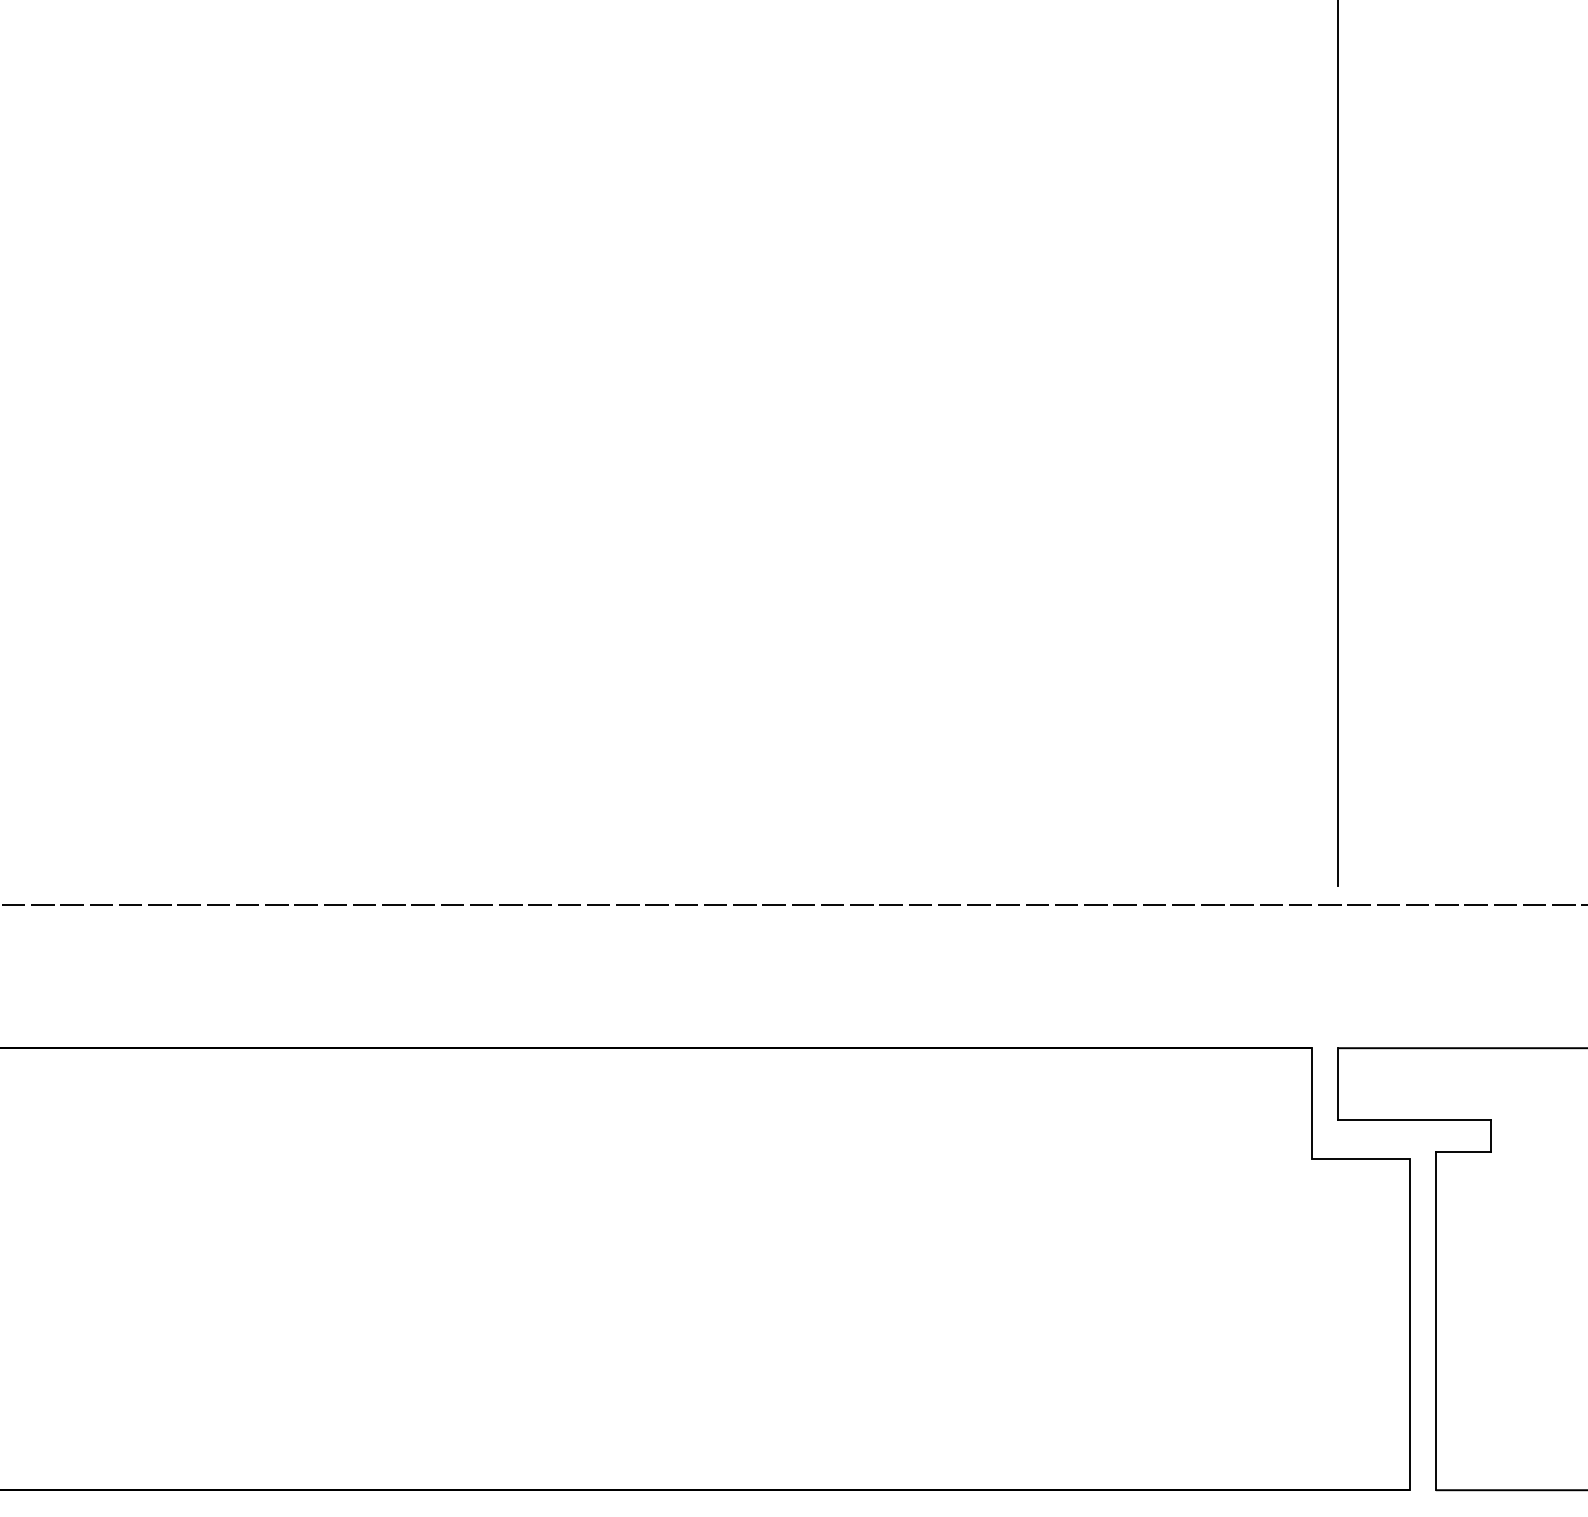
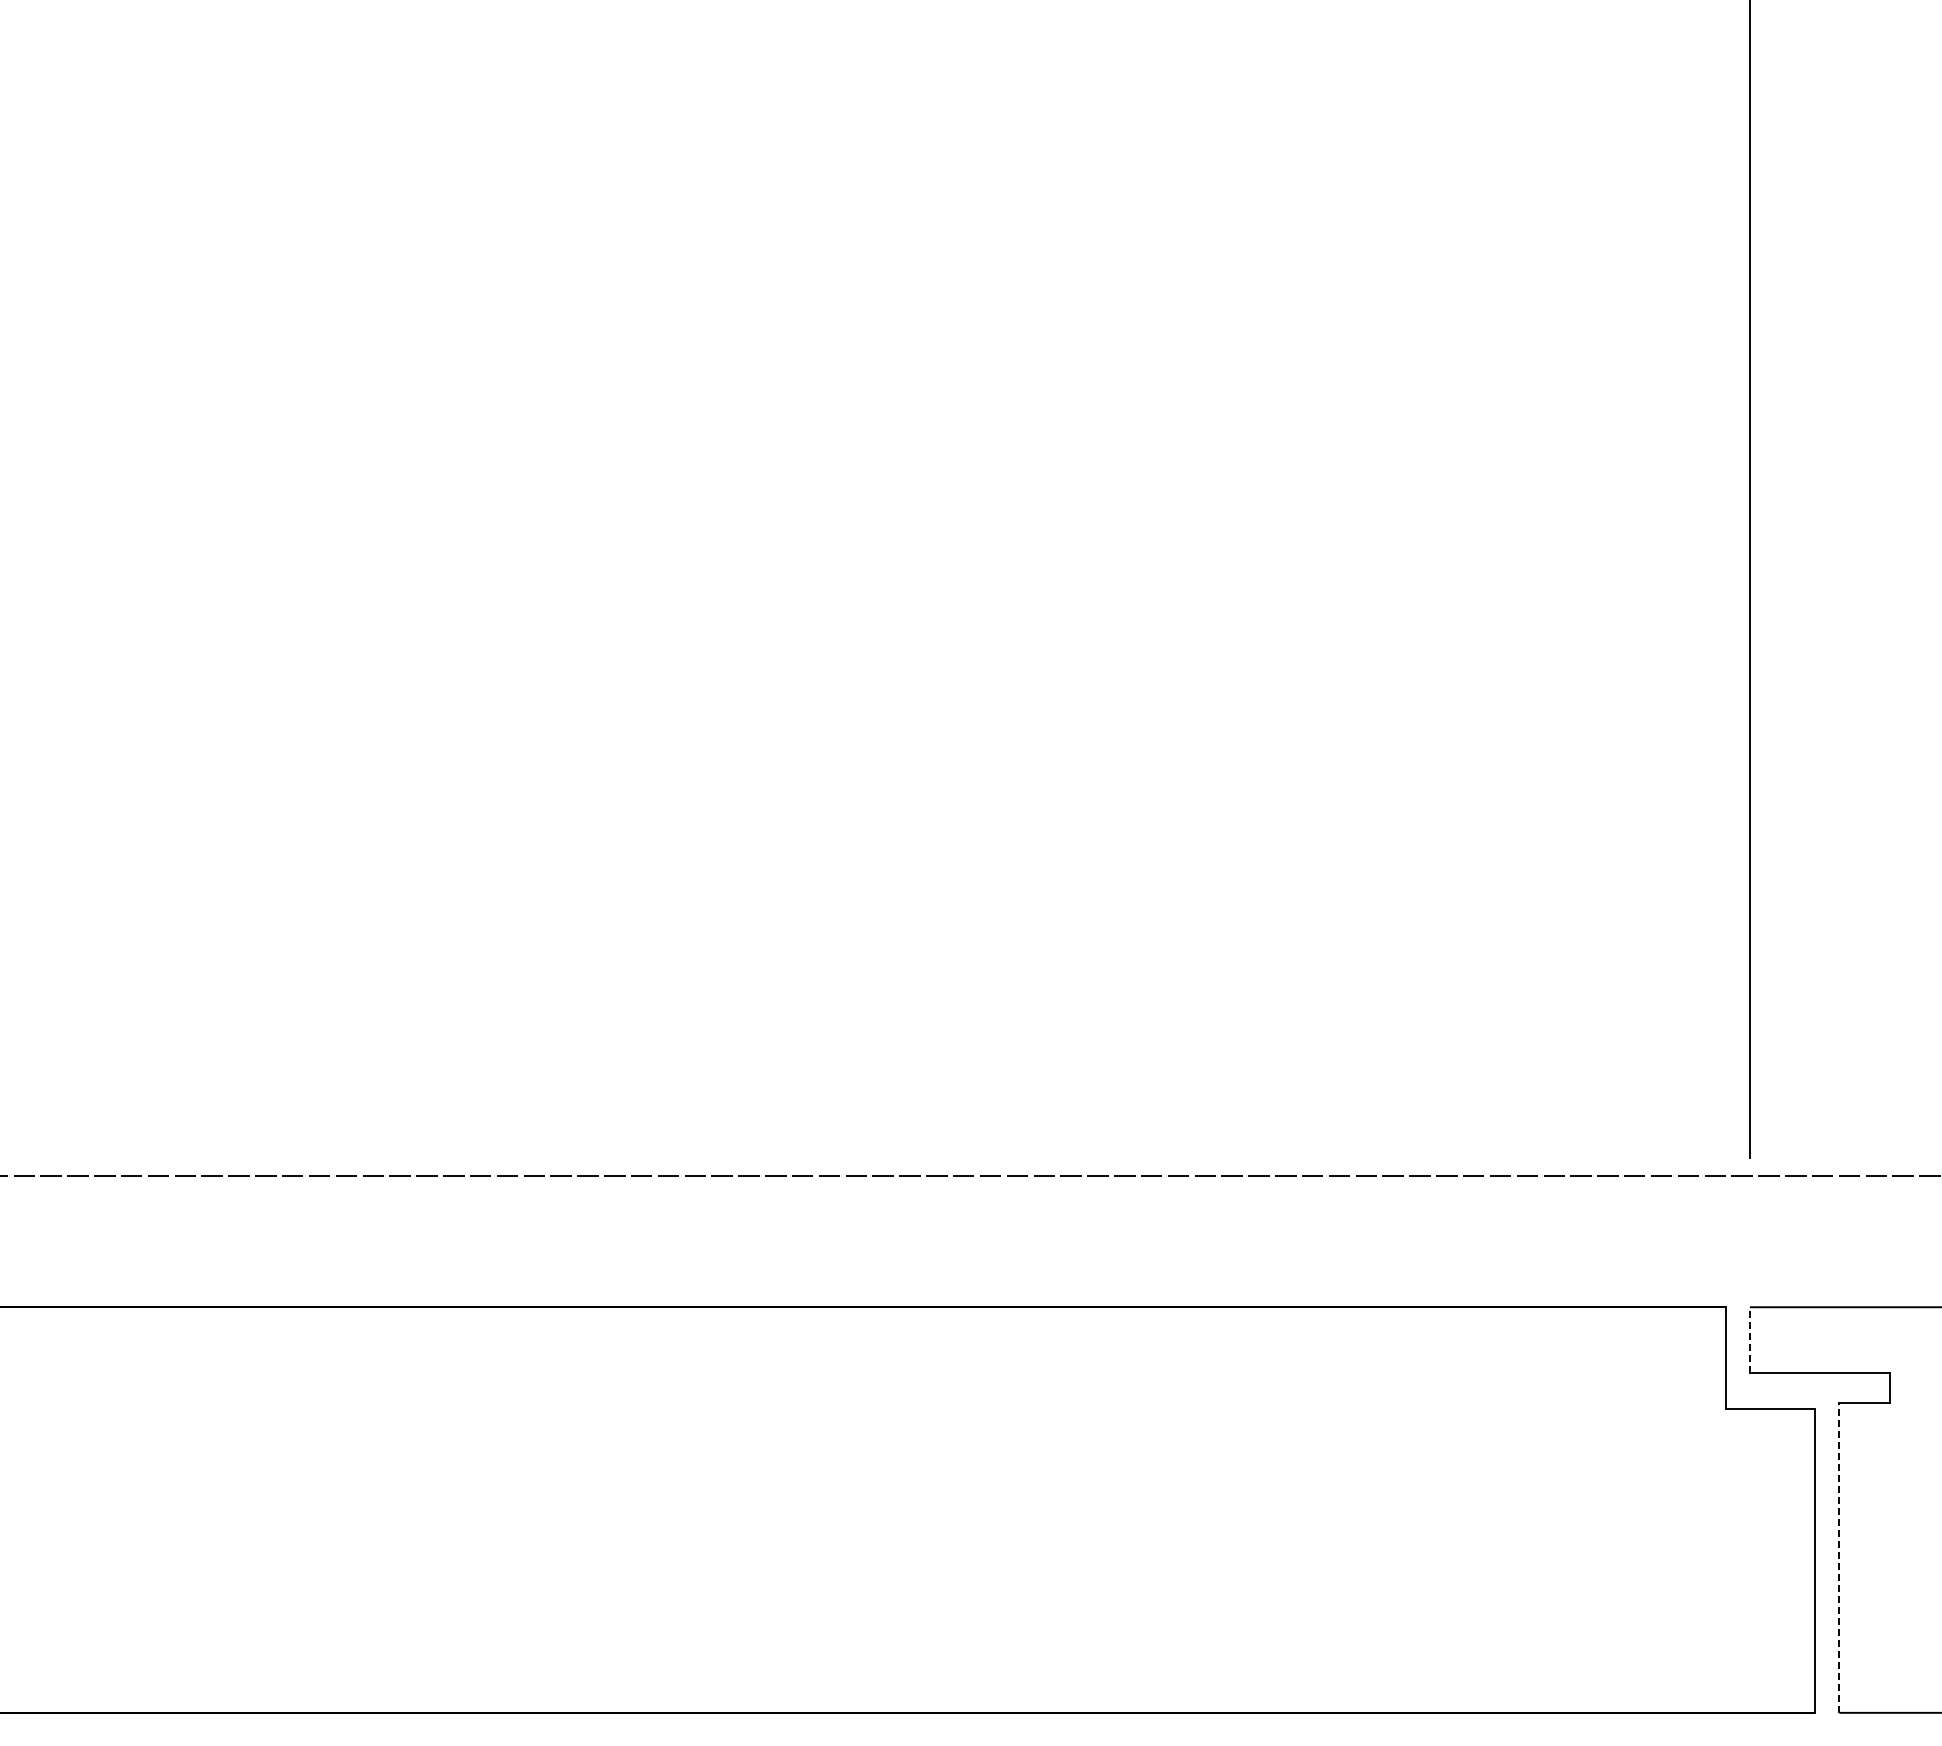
line: (1337, 1084) -> (1749, 1340), solid -> dashed
line: (1436, 1320) -> (1839, 1557), solid -> dashed

